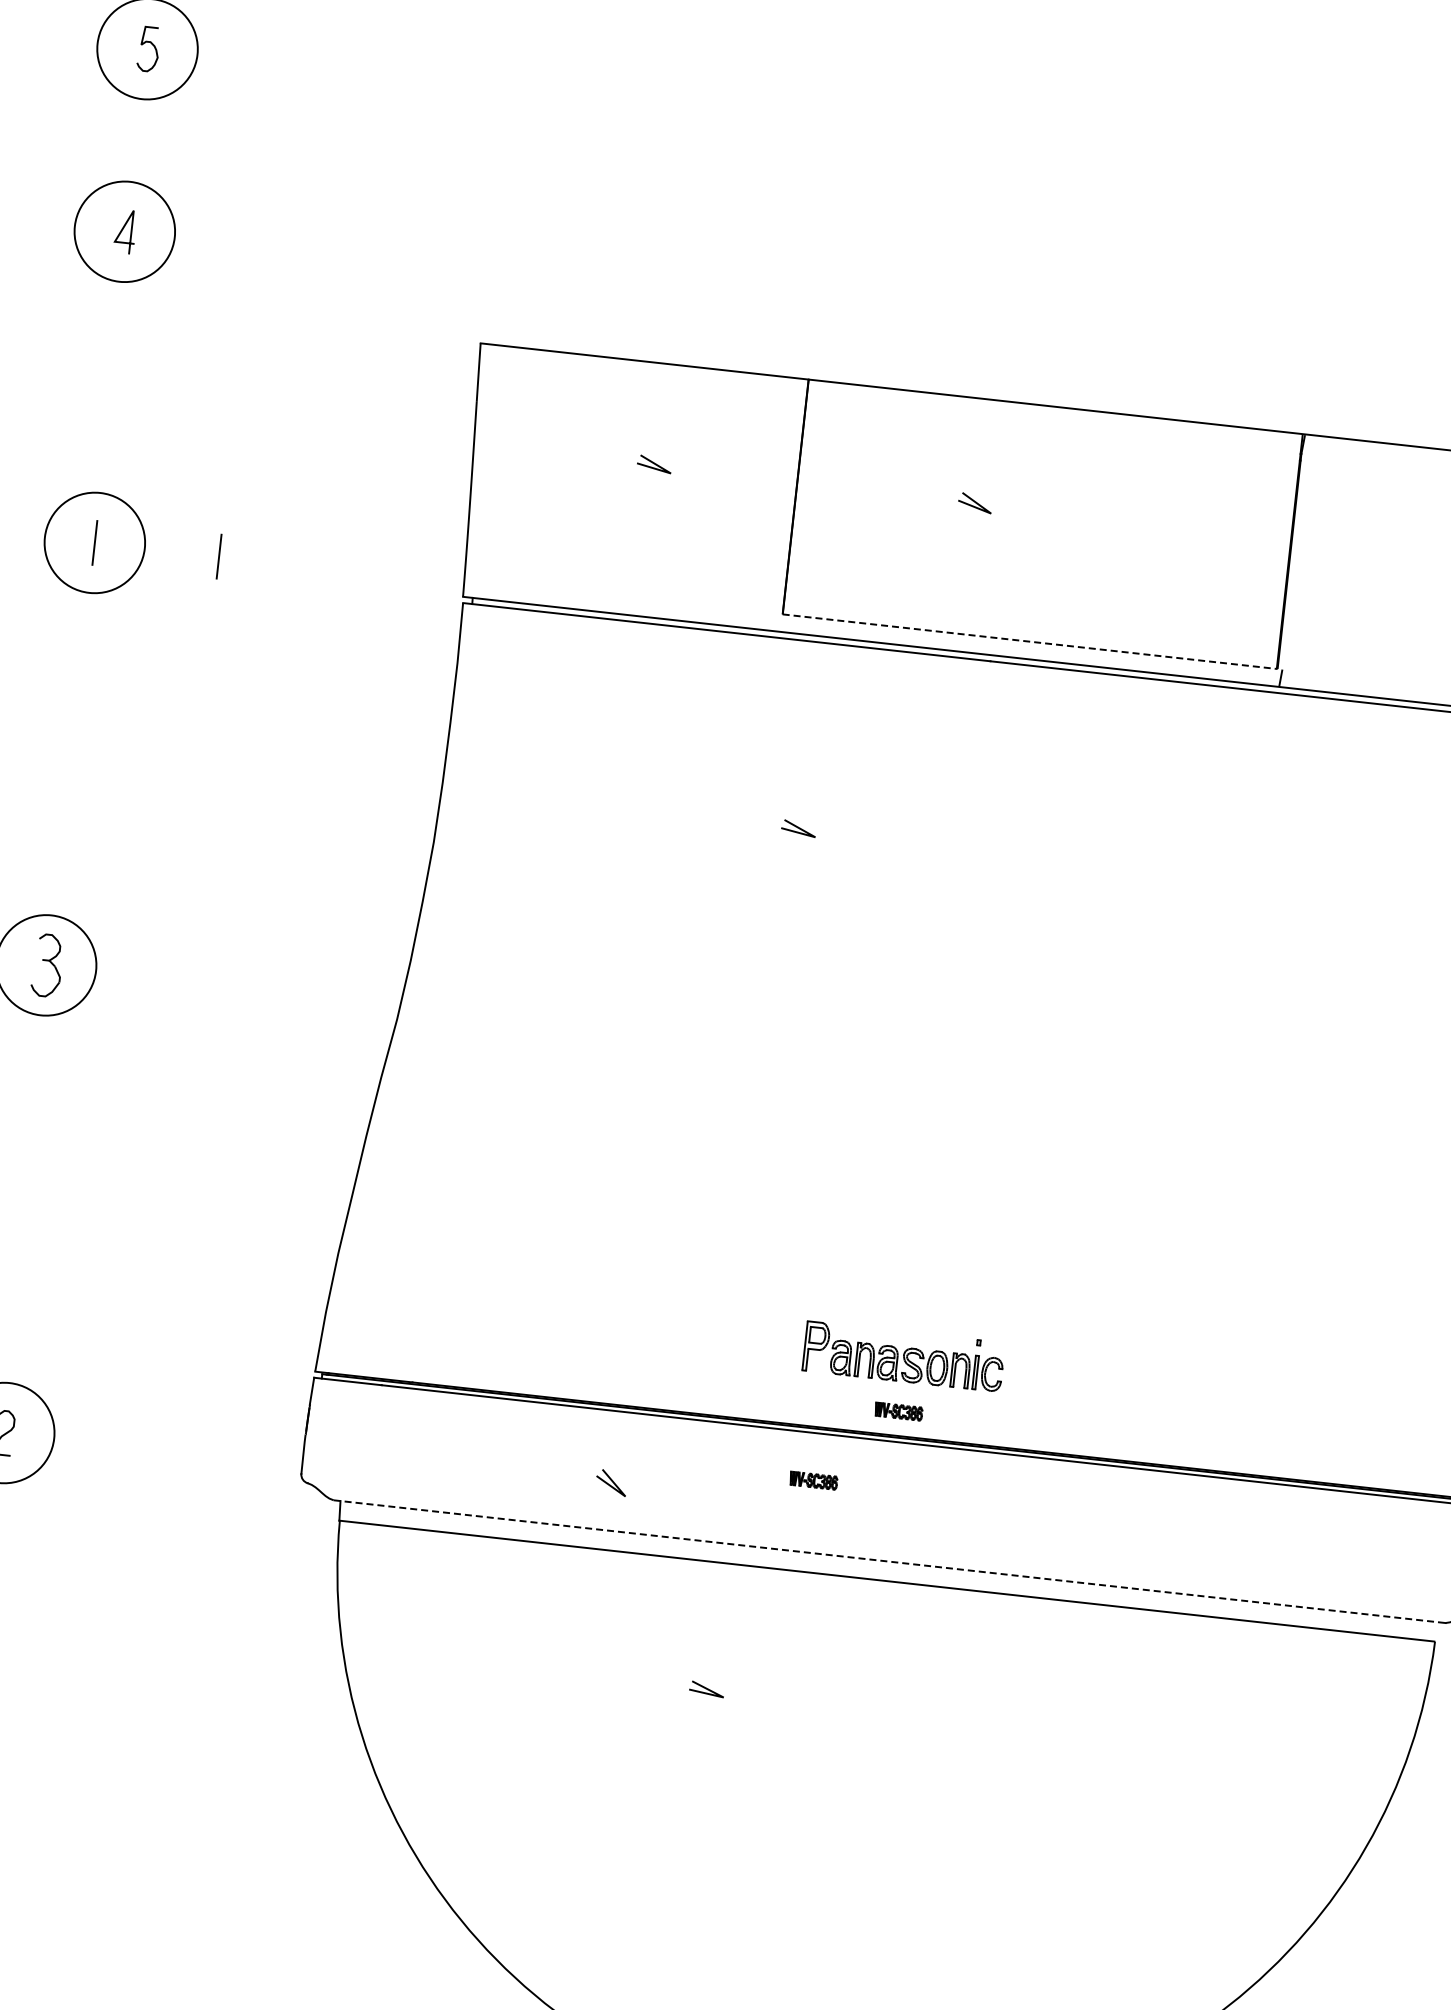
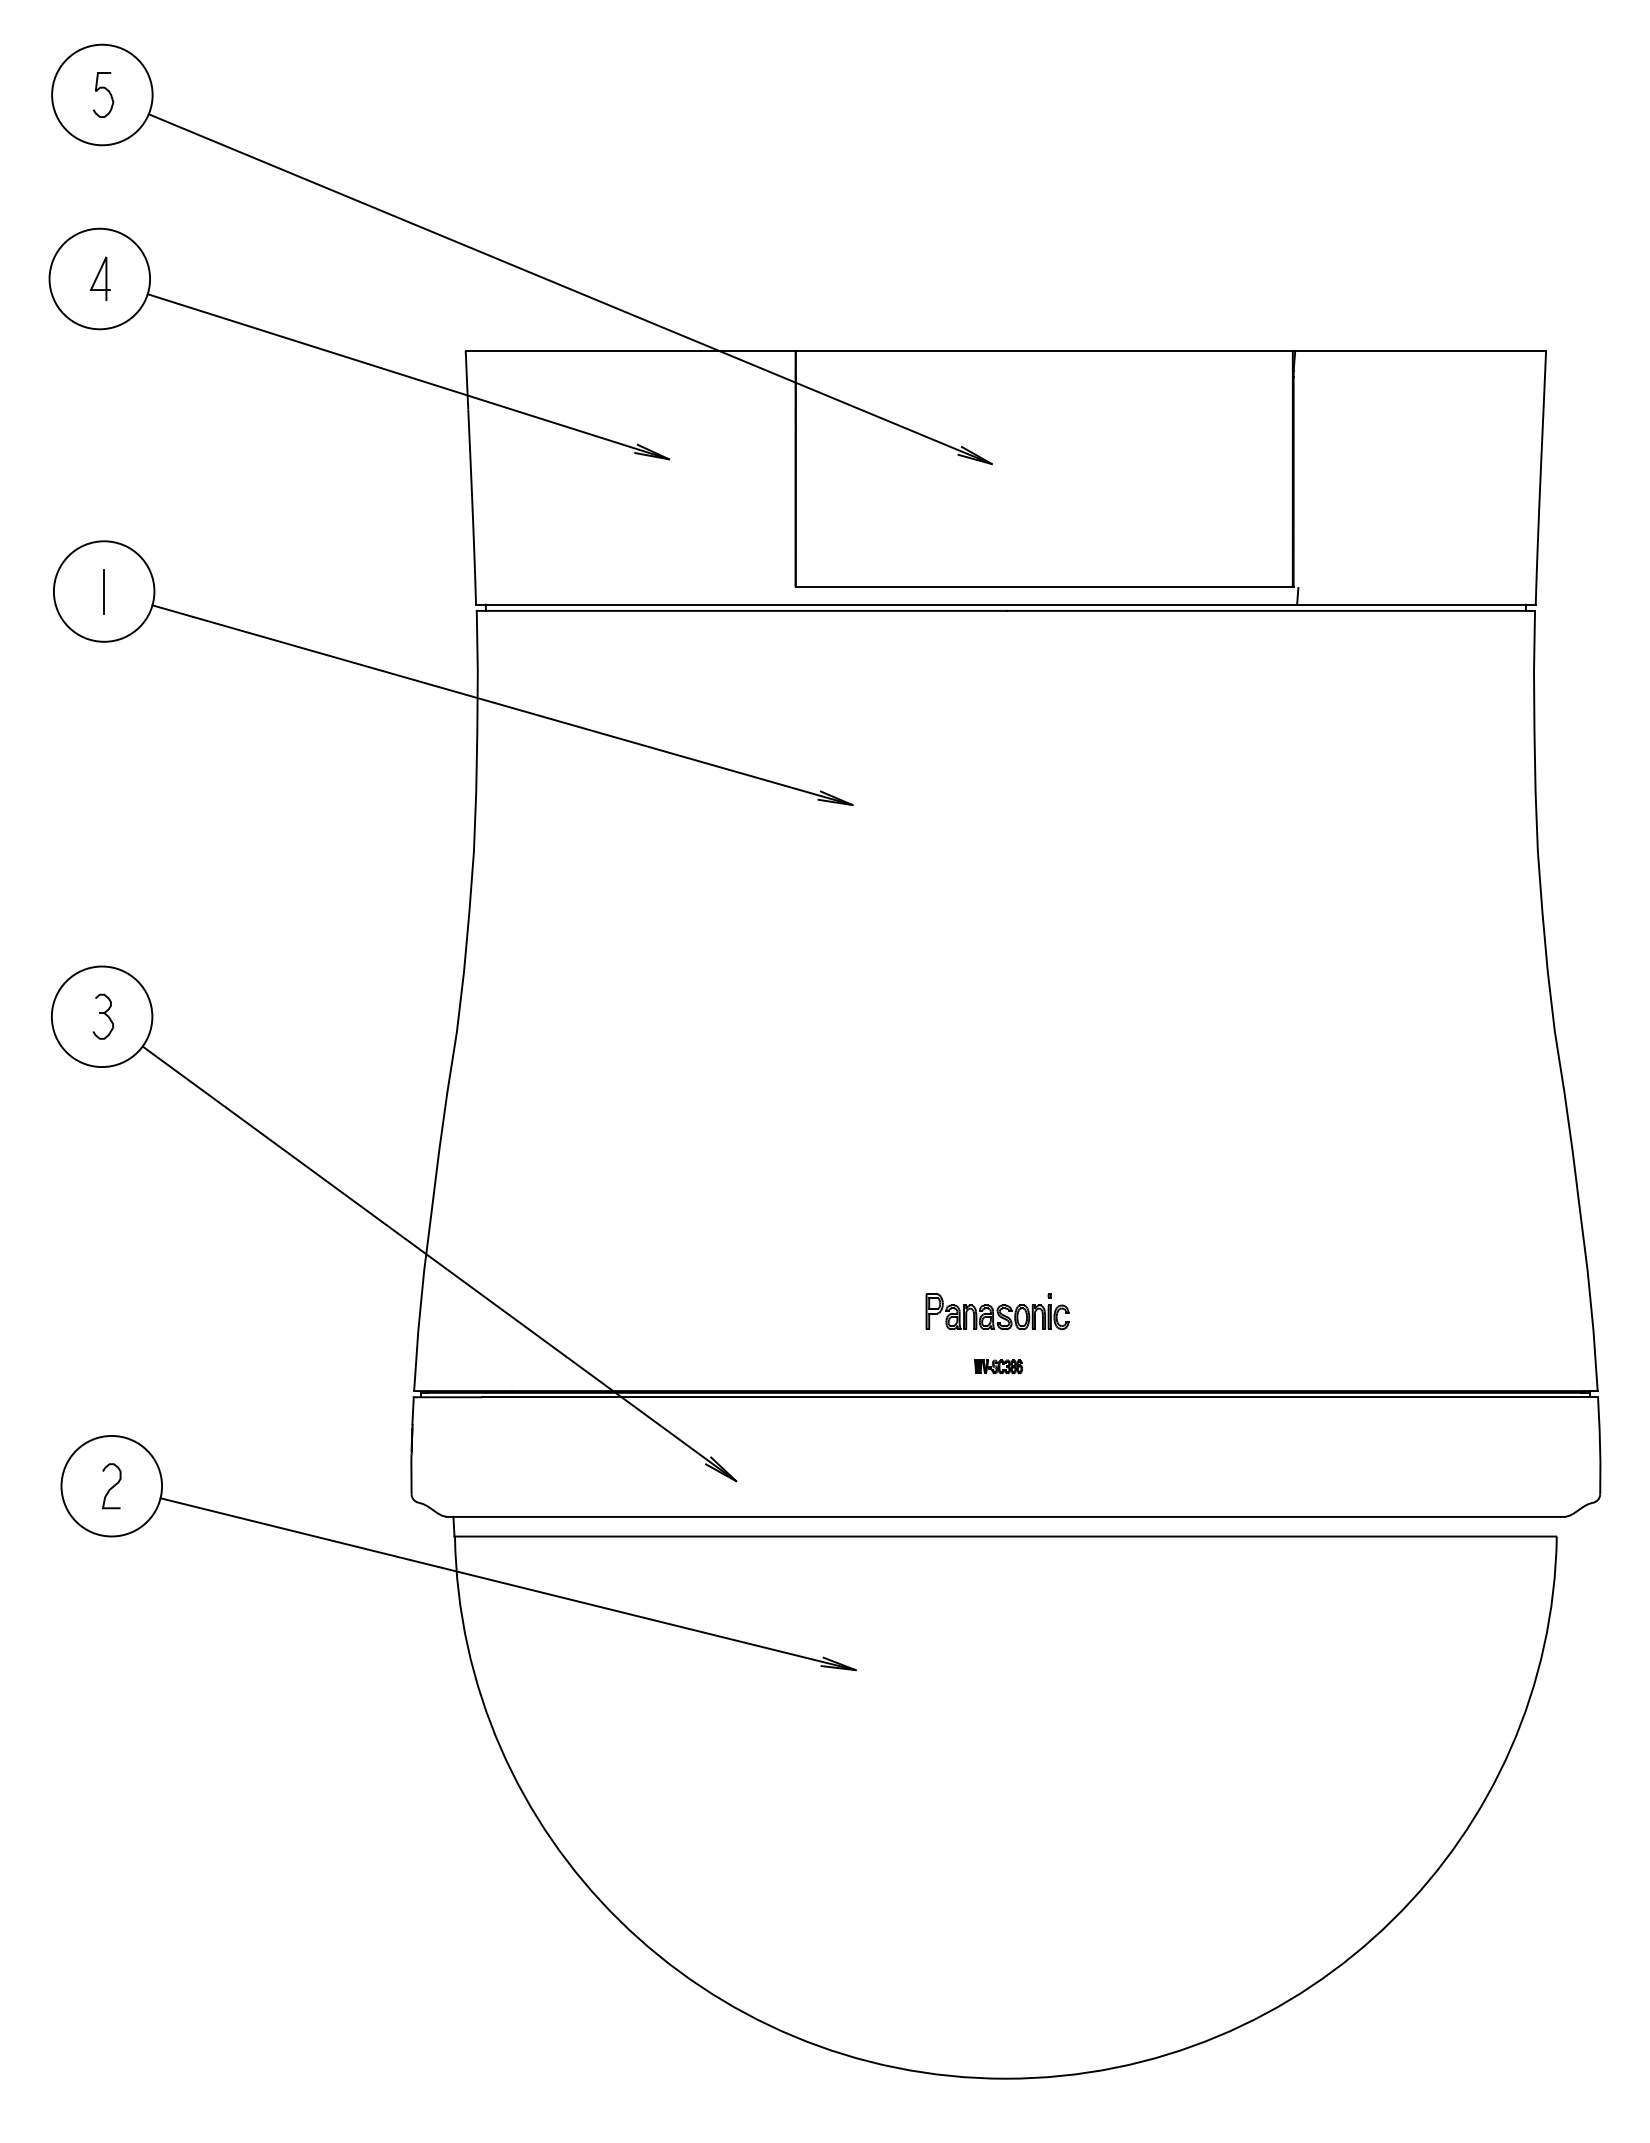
line: (590, 293) -> (569, 289), added
line: (420, 362) -> (408, 376), added
line: (218, 556) -> (228, 591), removed
line: (1029, 642) -> (1044, 587), dashed -> solid
line: (478, 699) -> (502, 705), added
part: (46, 965) -> (102, 1016), size x0.71
line: (354, 1247) -> (439, 1263), added
part: (903, 1356) -> (997, 1311), size x0.71
part: (813, 1480) -> (921, 1444), removed
line: (890, 1561) -> (1006, 1516), dashed -> solid
line: (386, 1574) -> (507, 1584), added

